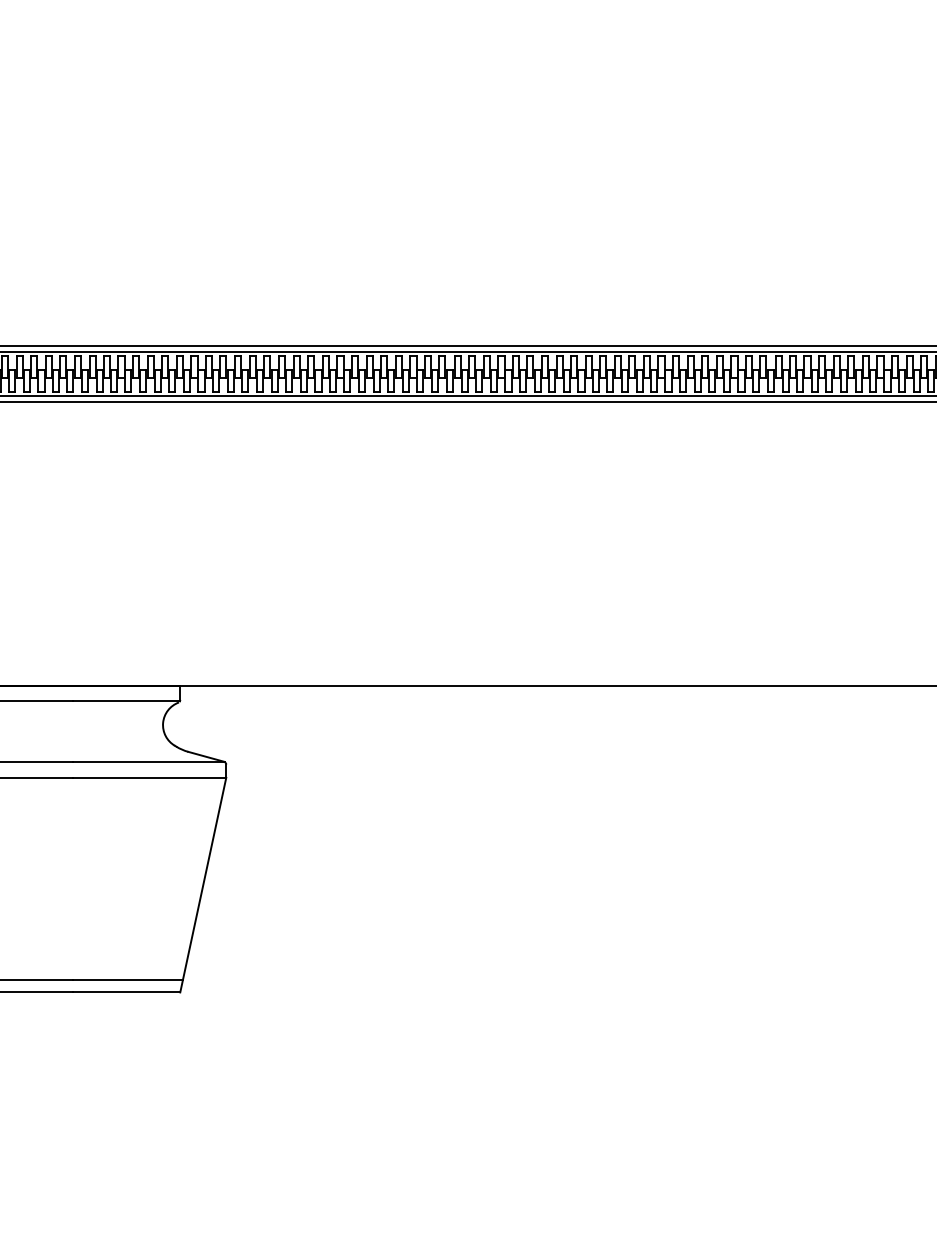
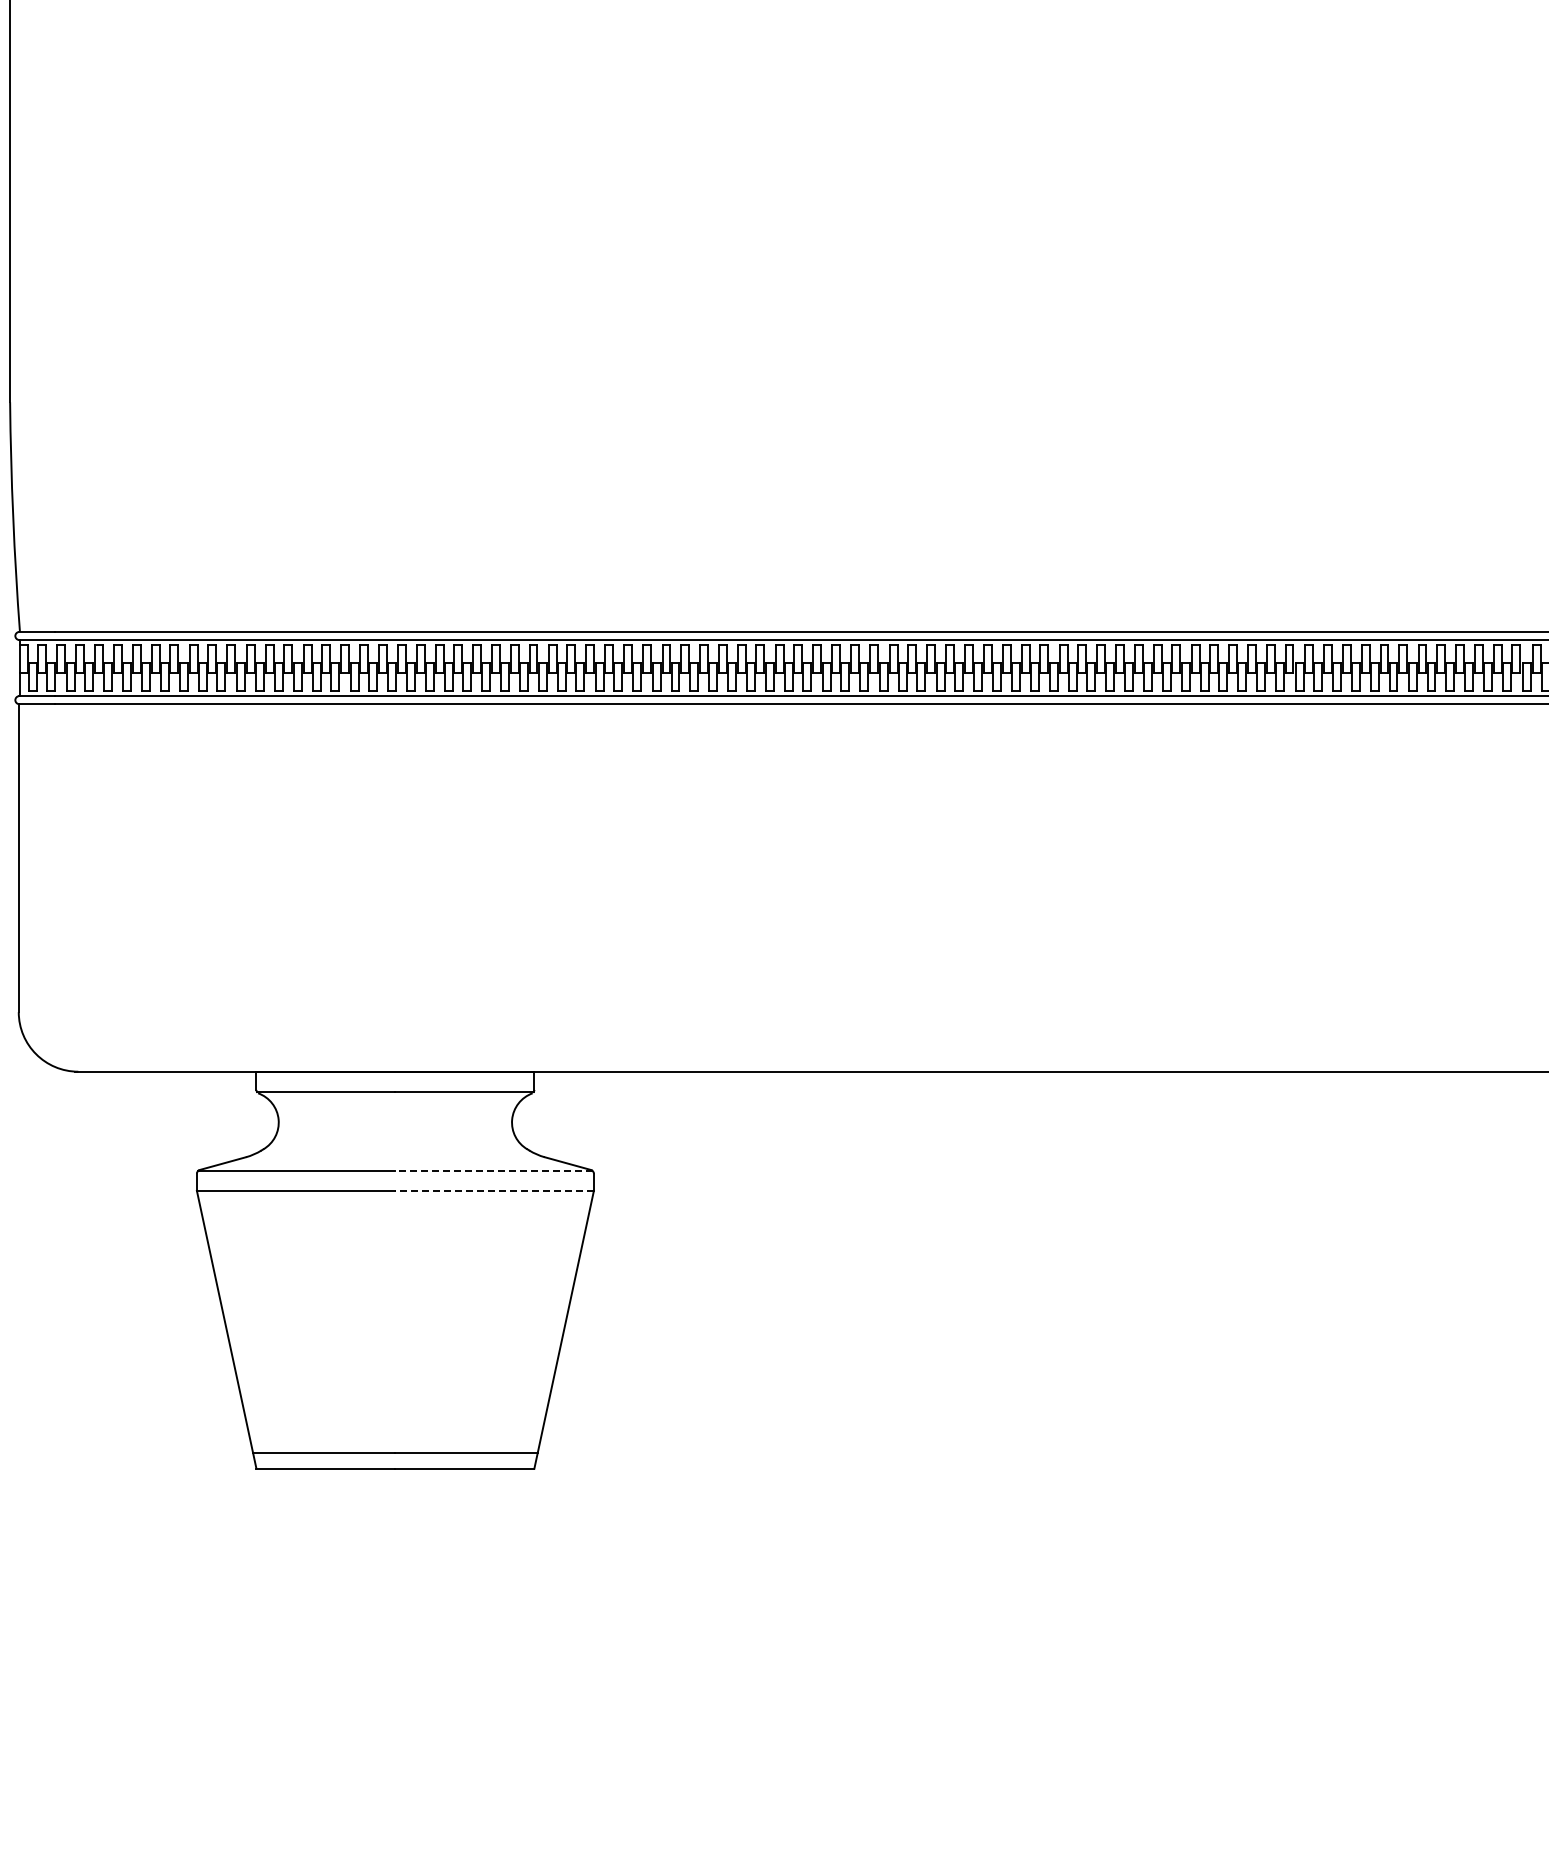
line: (149, 762) -> (494, 1170), solid -> dashed
line: (149, 777) -> (494, 1190), solid -> dashed

